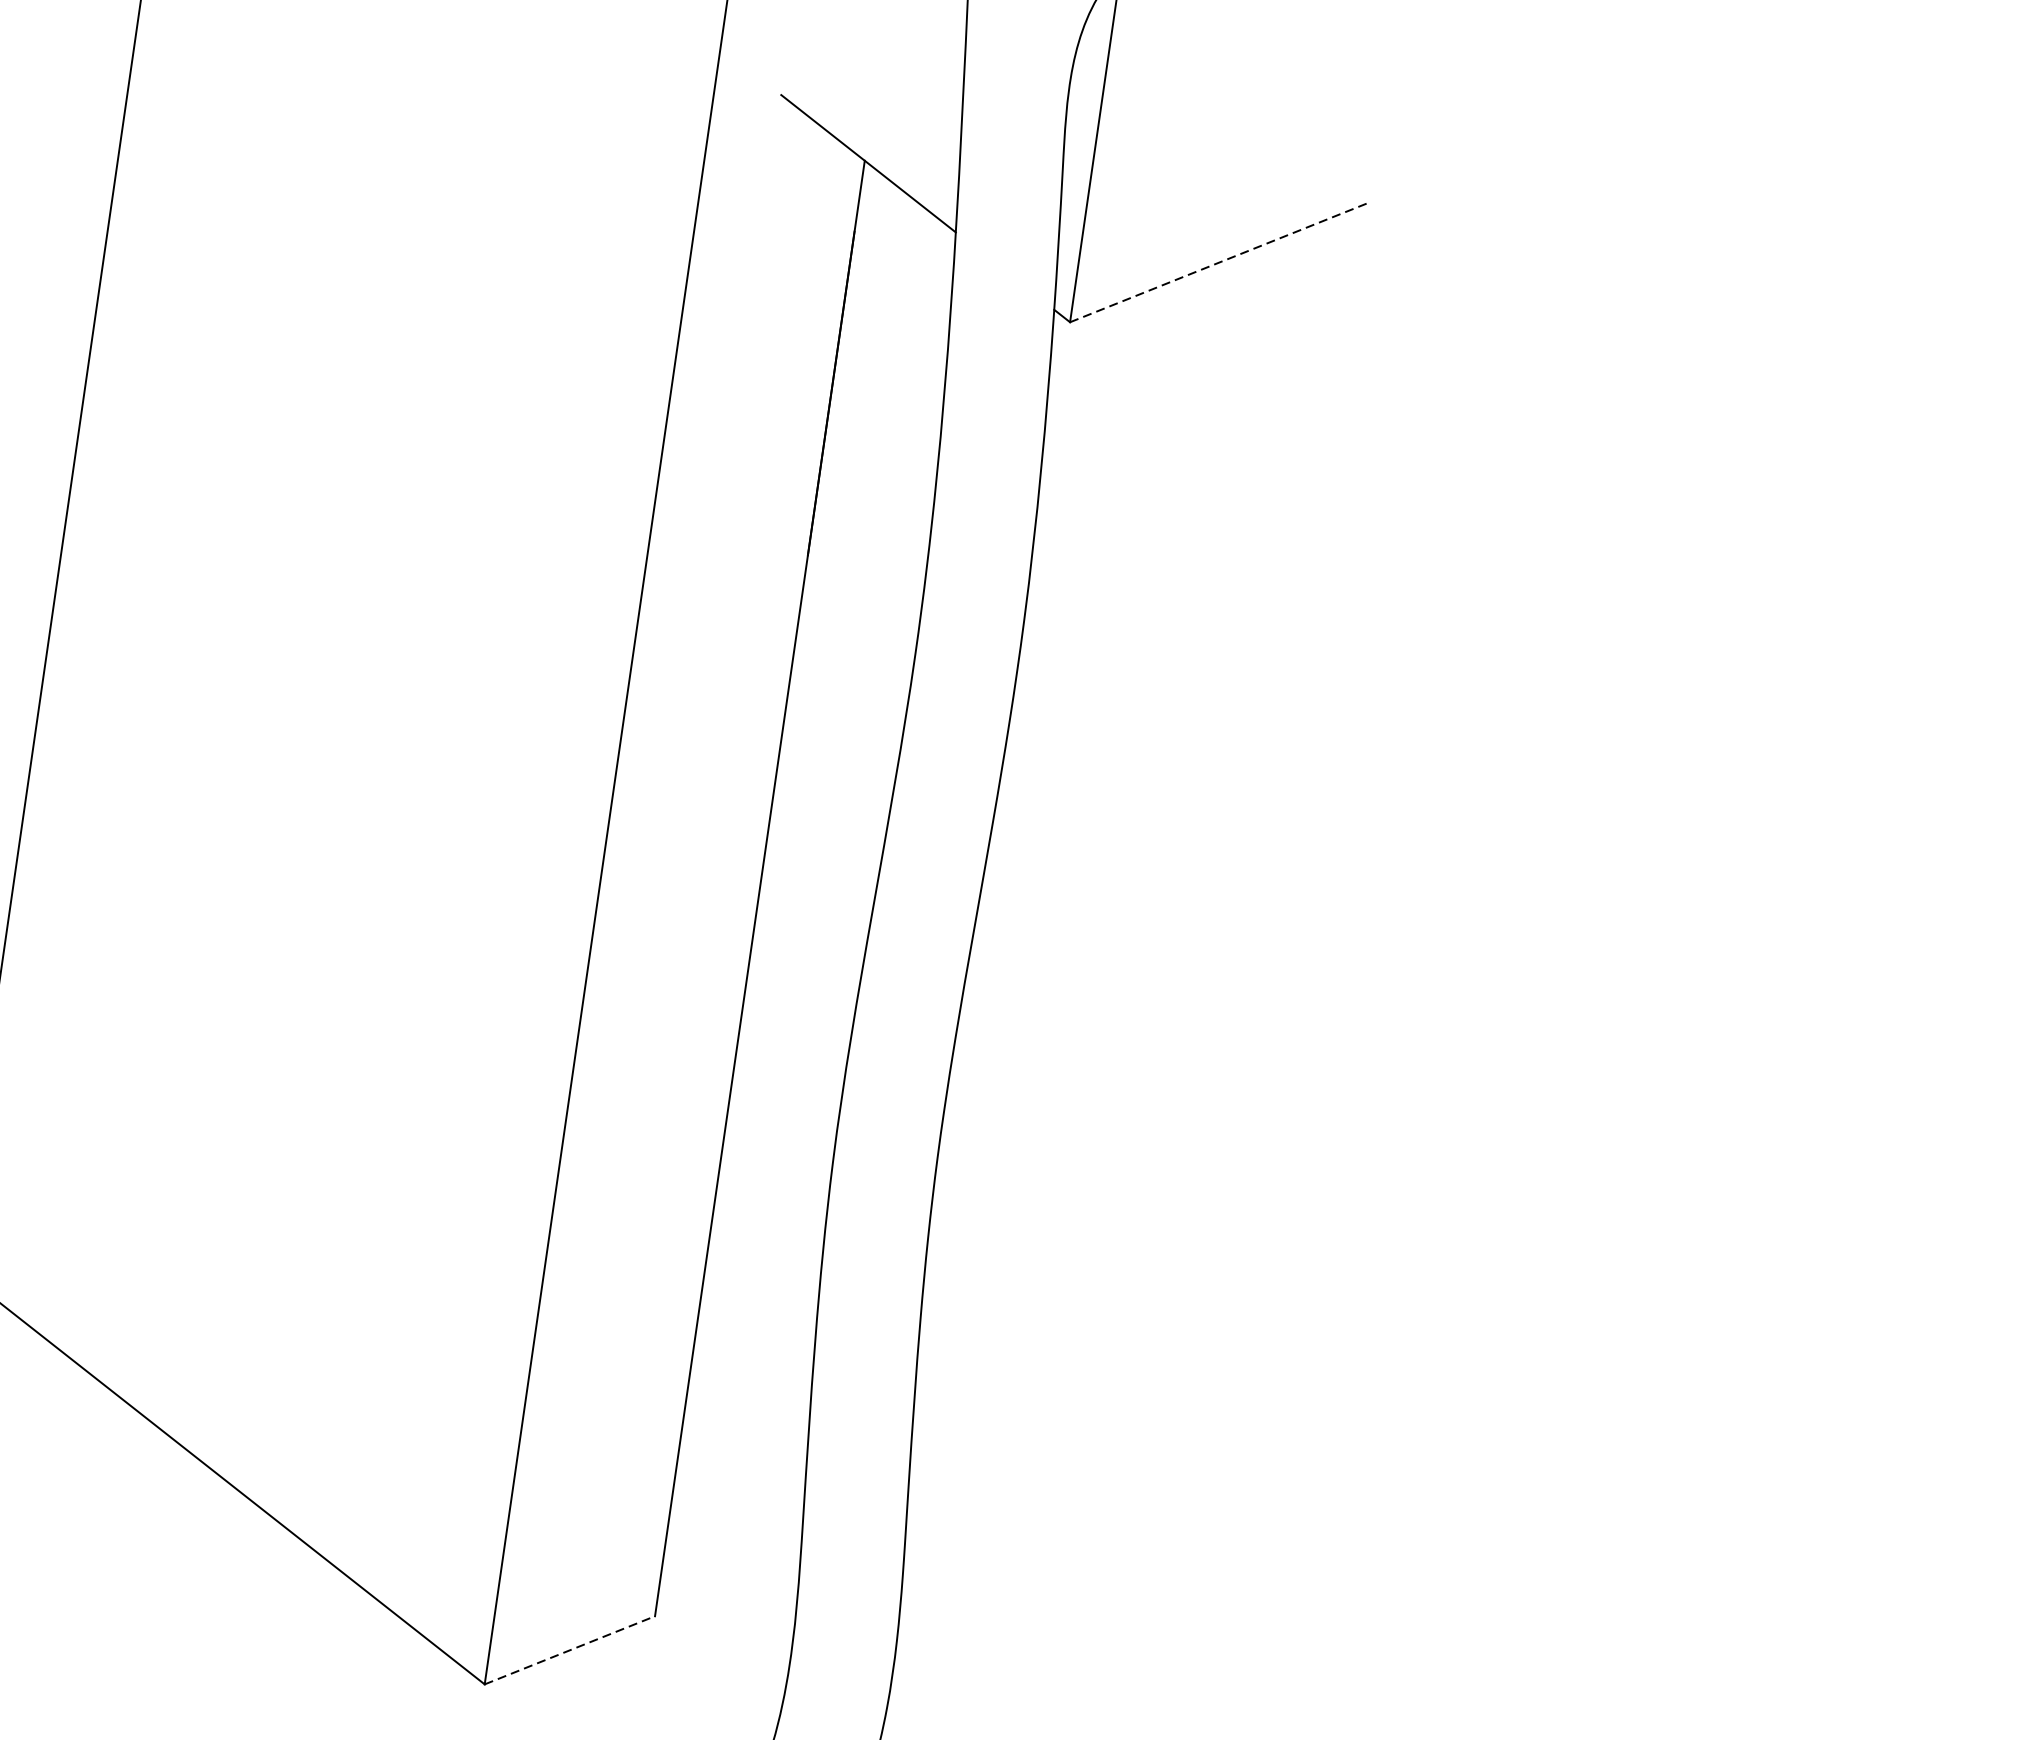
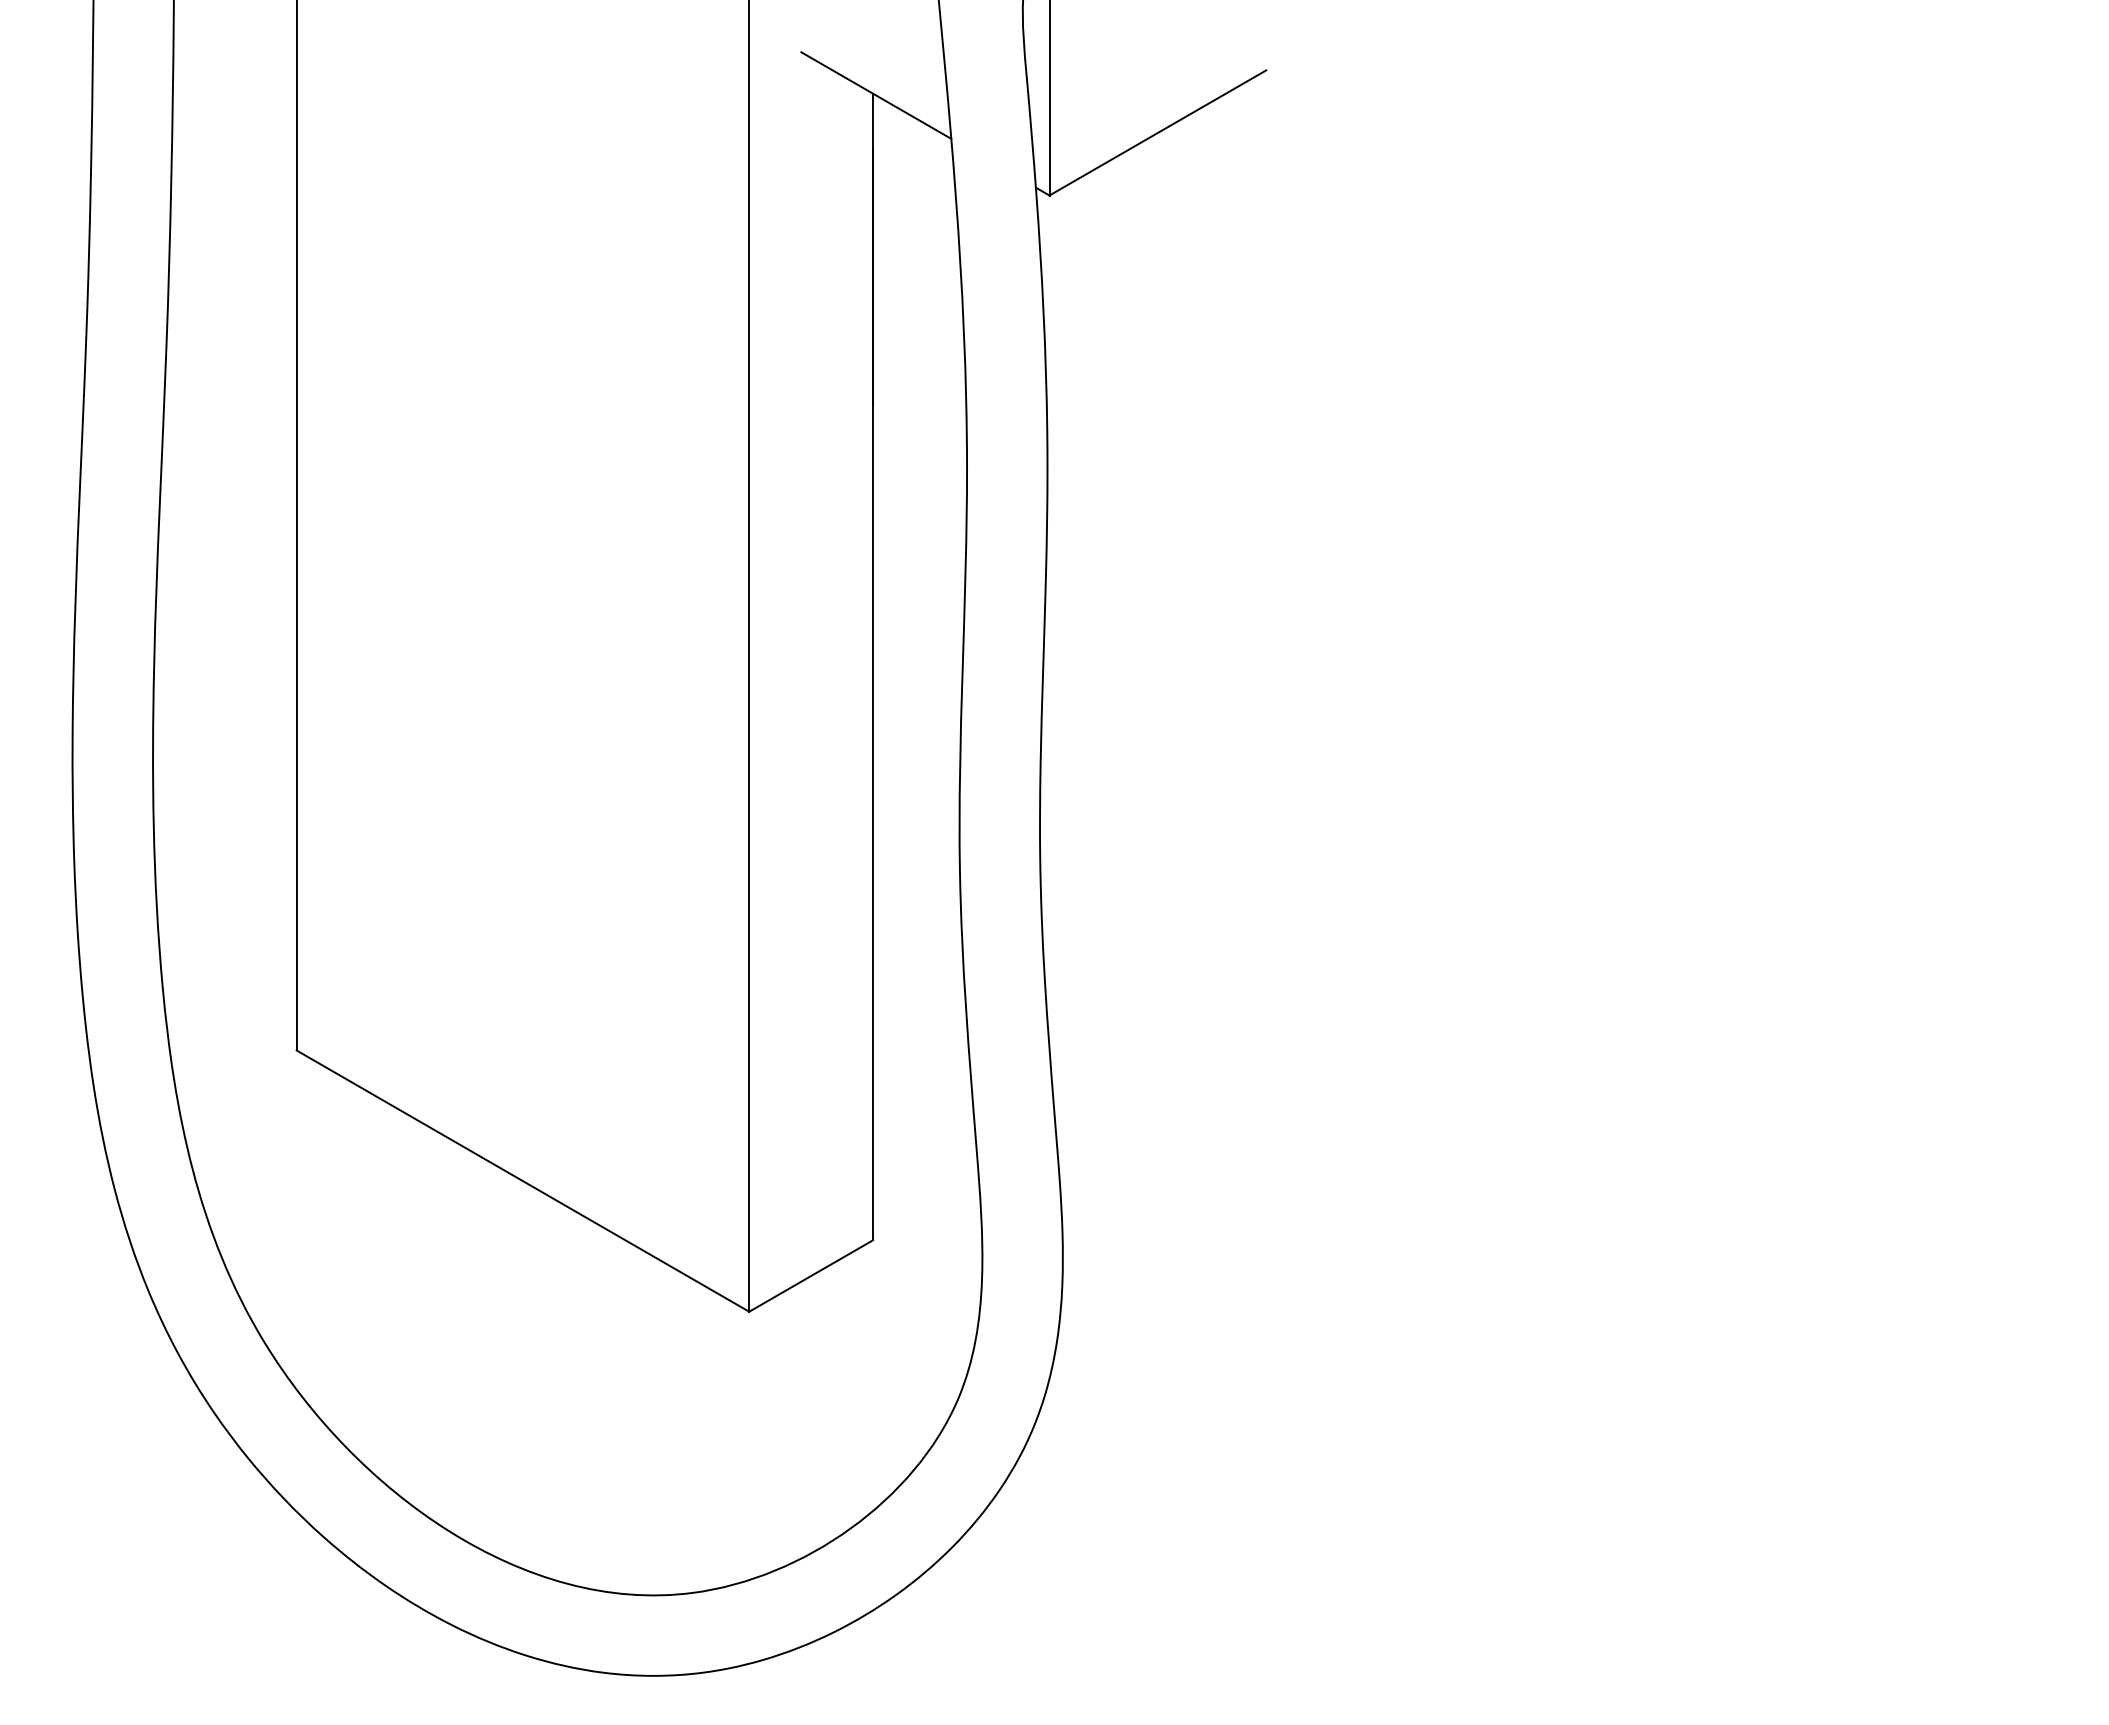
line: (1219, 262) -> (1158, 132), dashed -> solid
line: (570, 1651) -> (811, 1276), dashed -> solid

